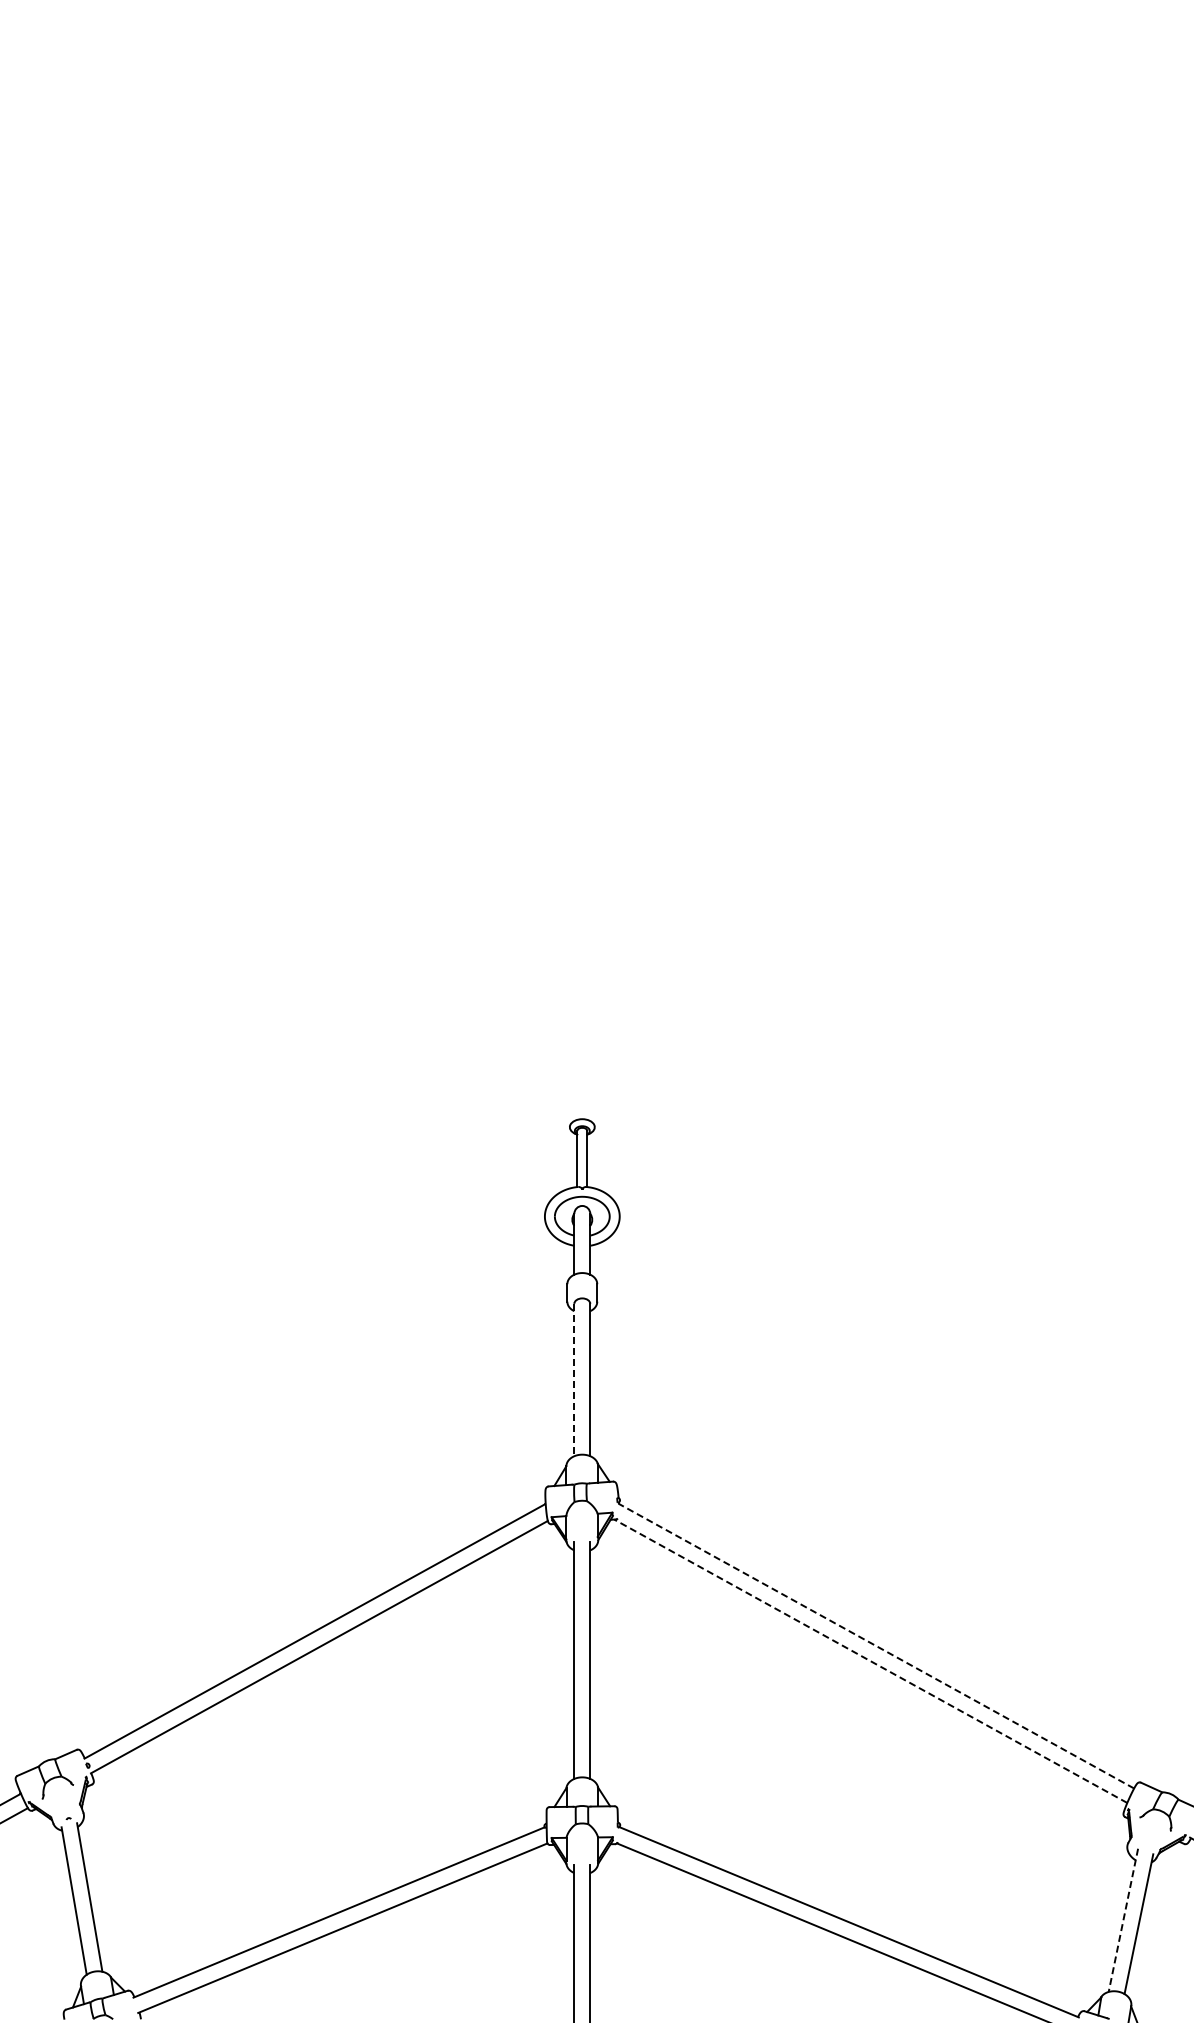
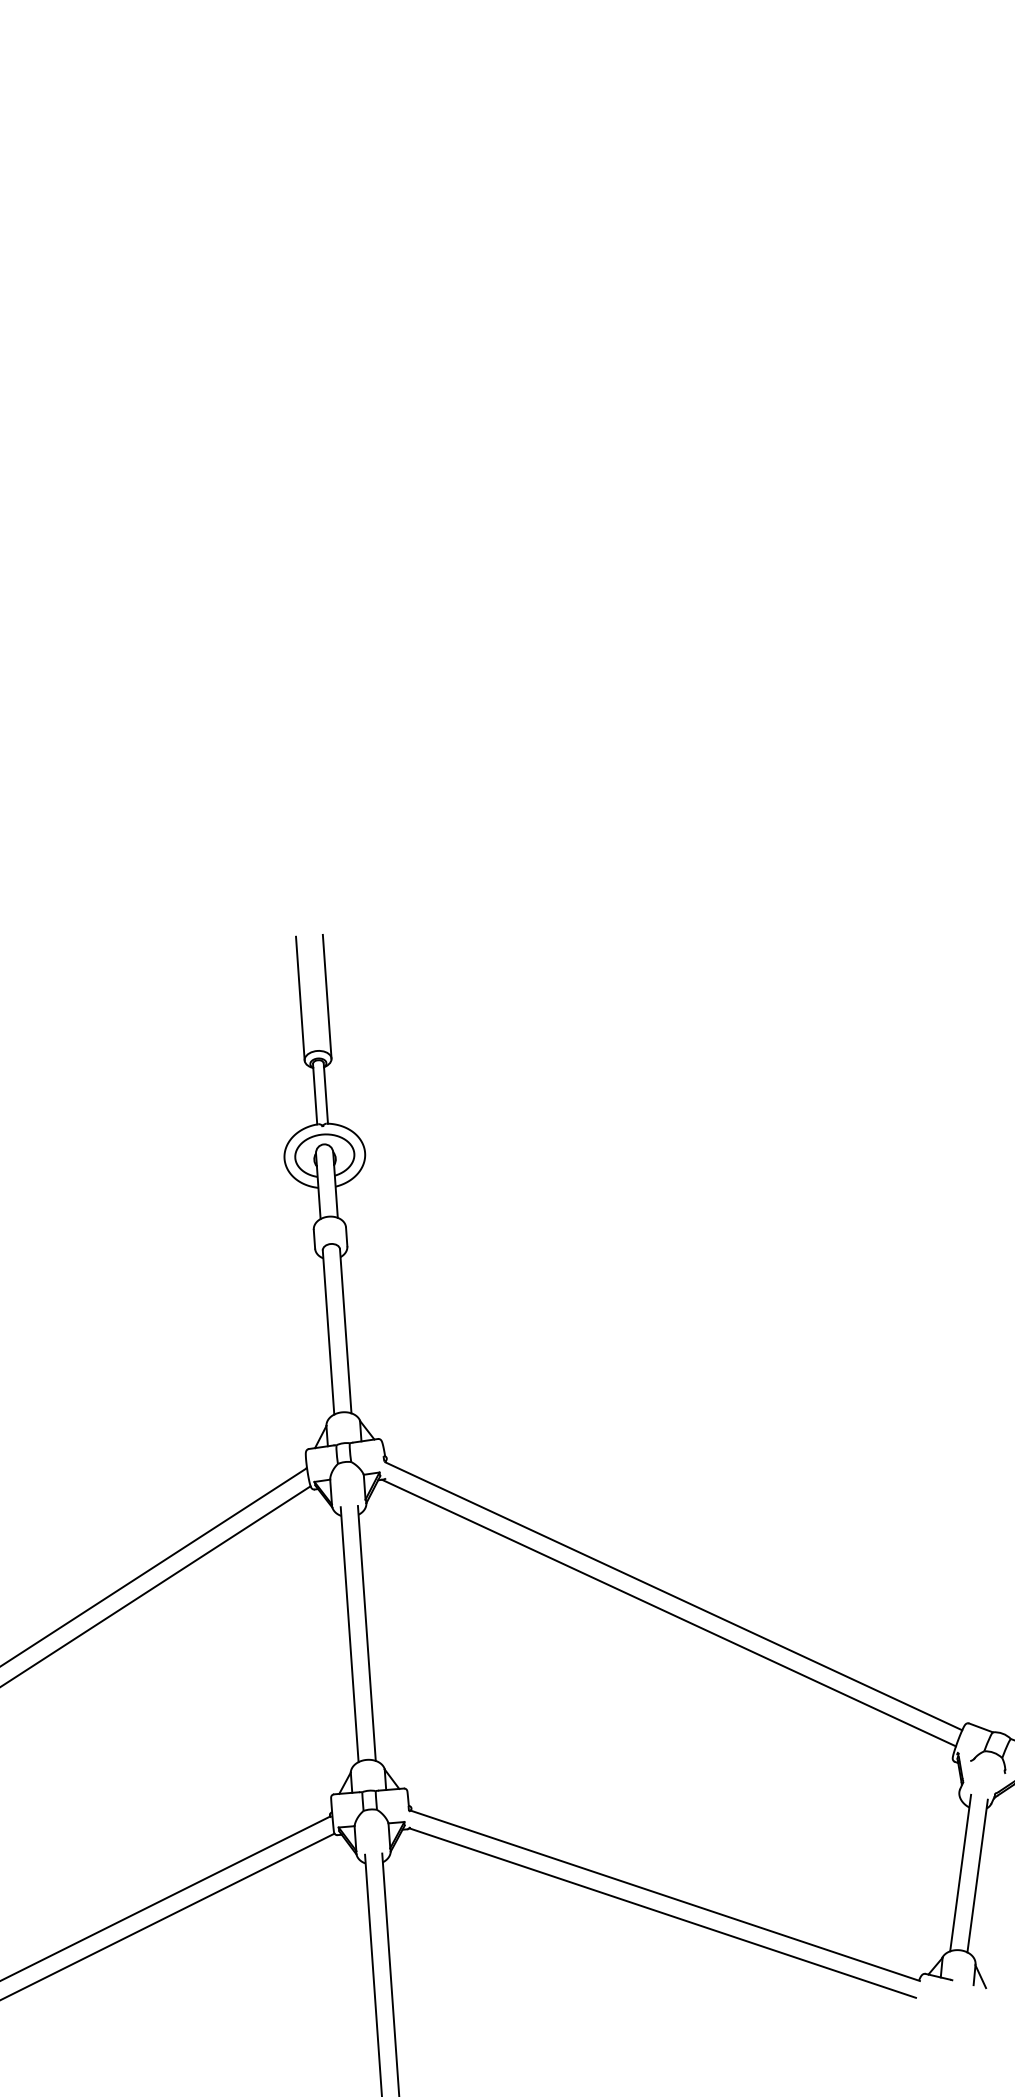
line: (569, 1069) -> (299, 998), added
line: (594, 1069) -> (326, 996), added
line: (574, 1380) -> (328, 1332), dashed -> solid
line: (876, 1646) -> (674, 1596), dashed -> solid
line: (870, 1661) -> (668, 1613), dashed -> solid
line: (1123, 1920) -> (960, 1873), dashed -> solid

